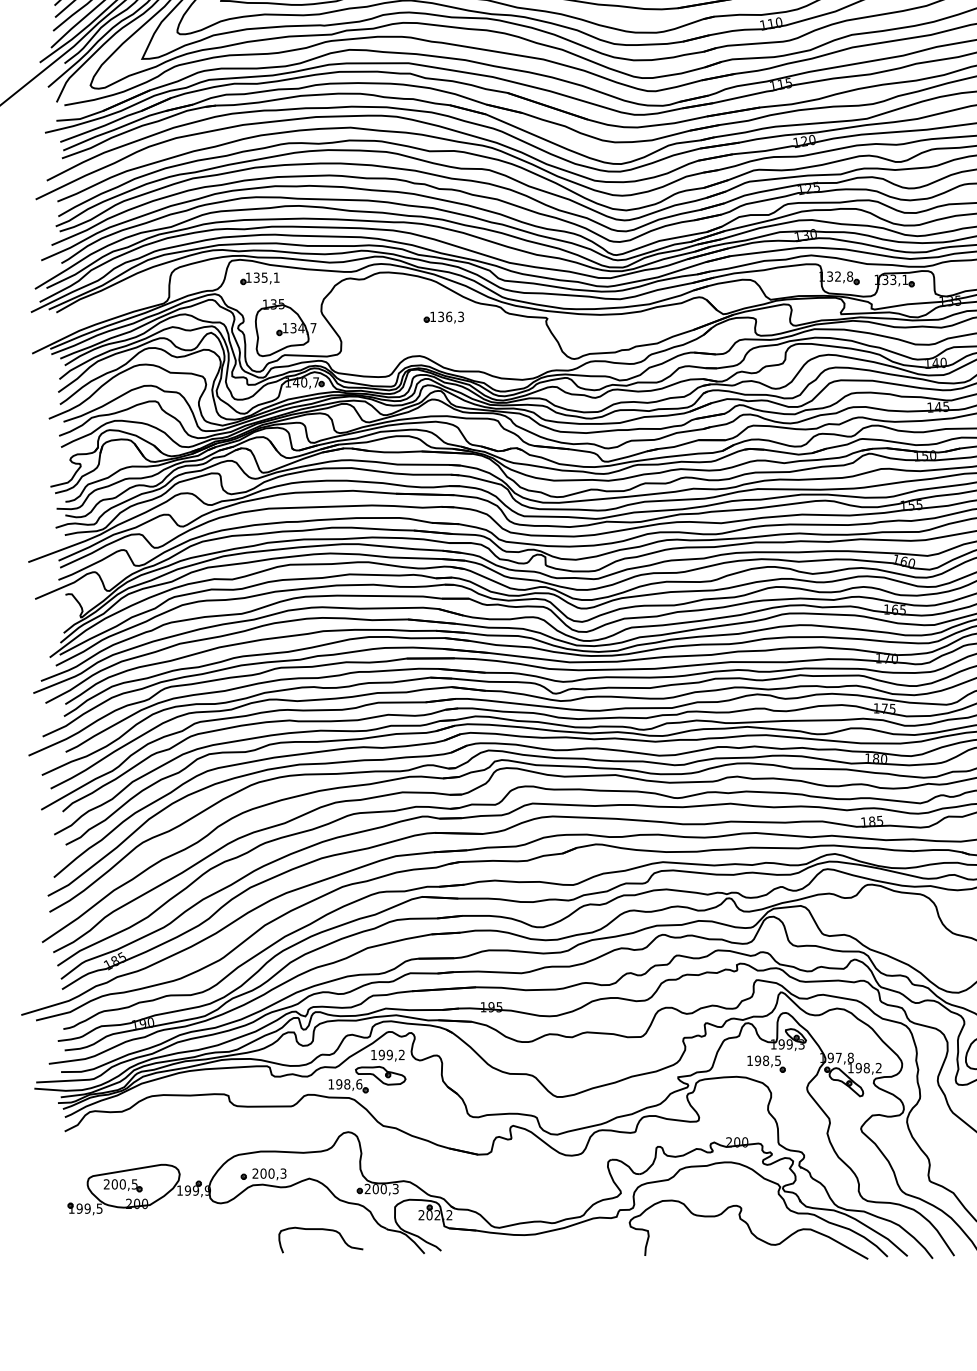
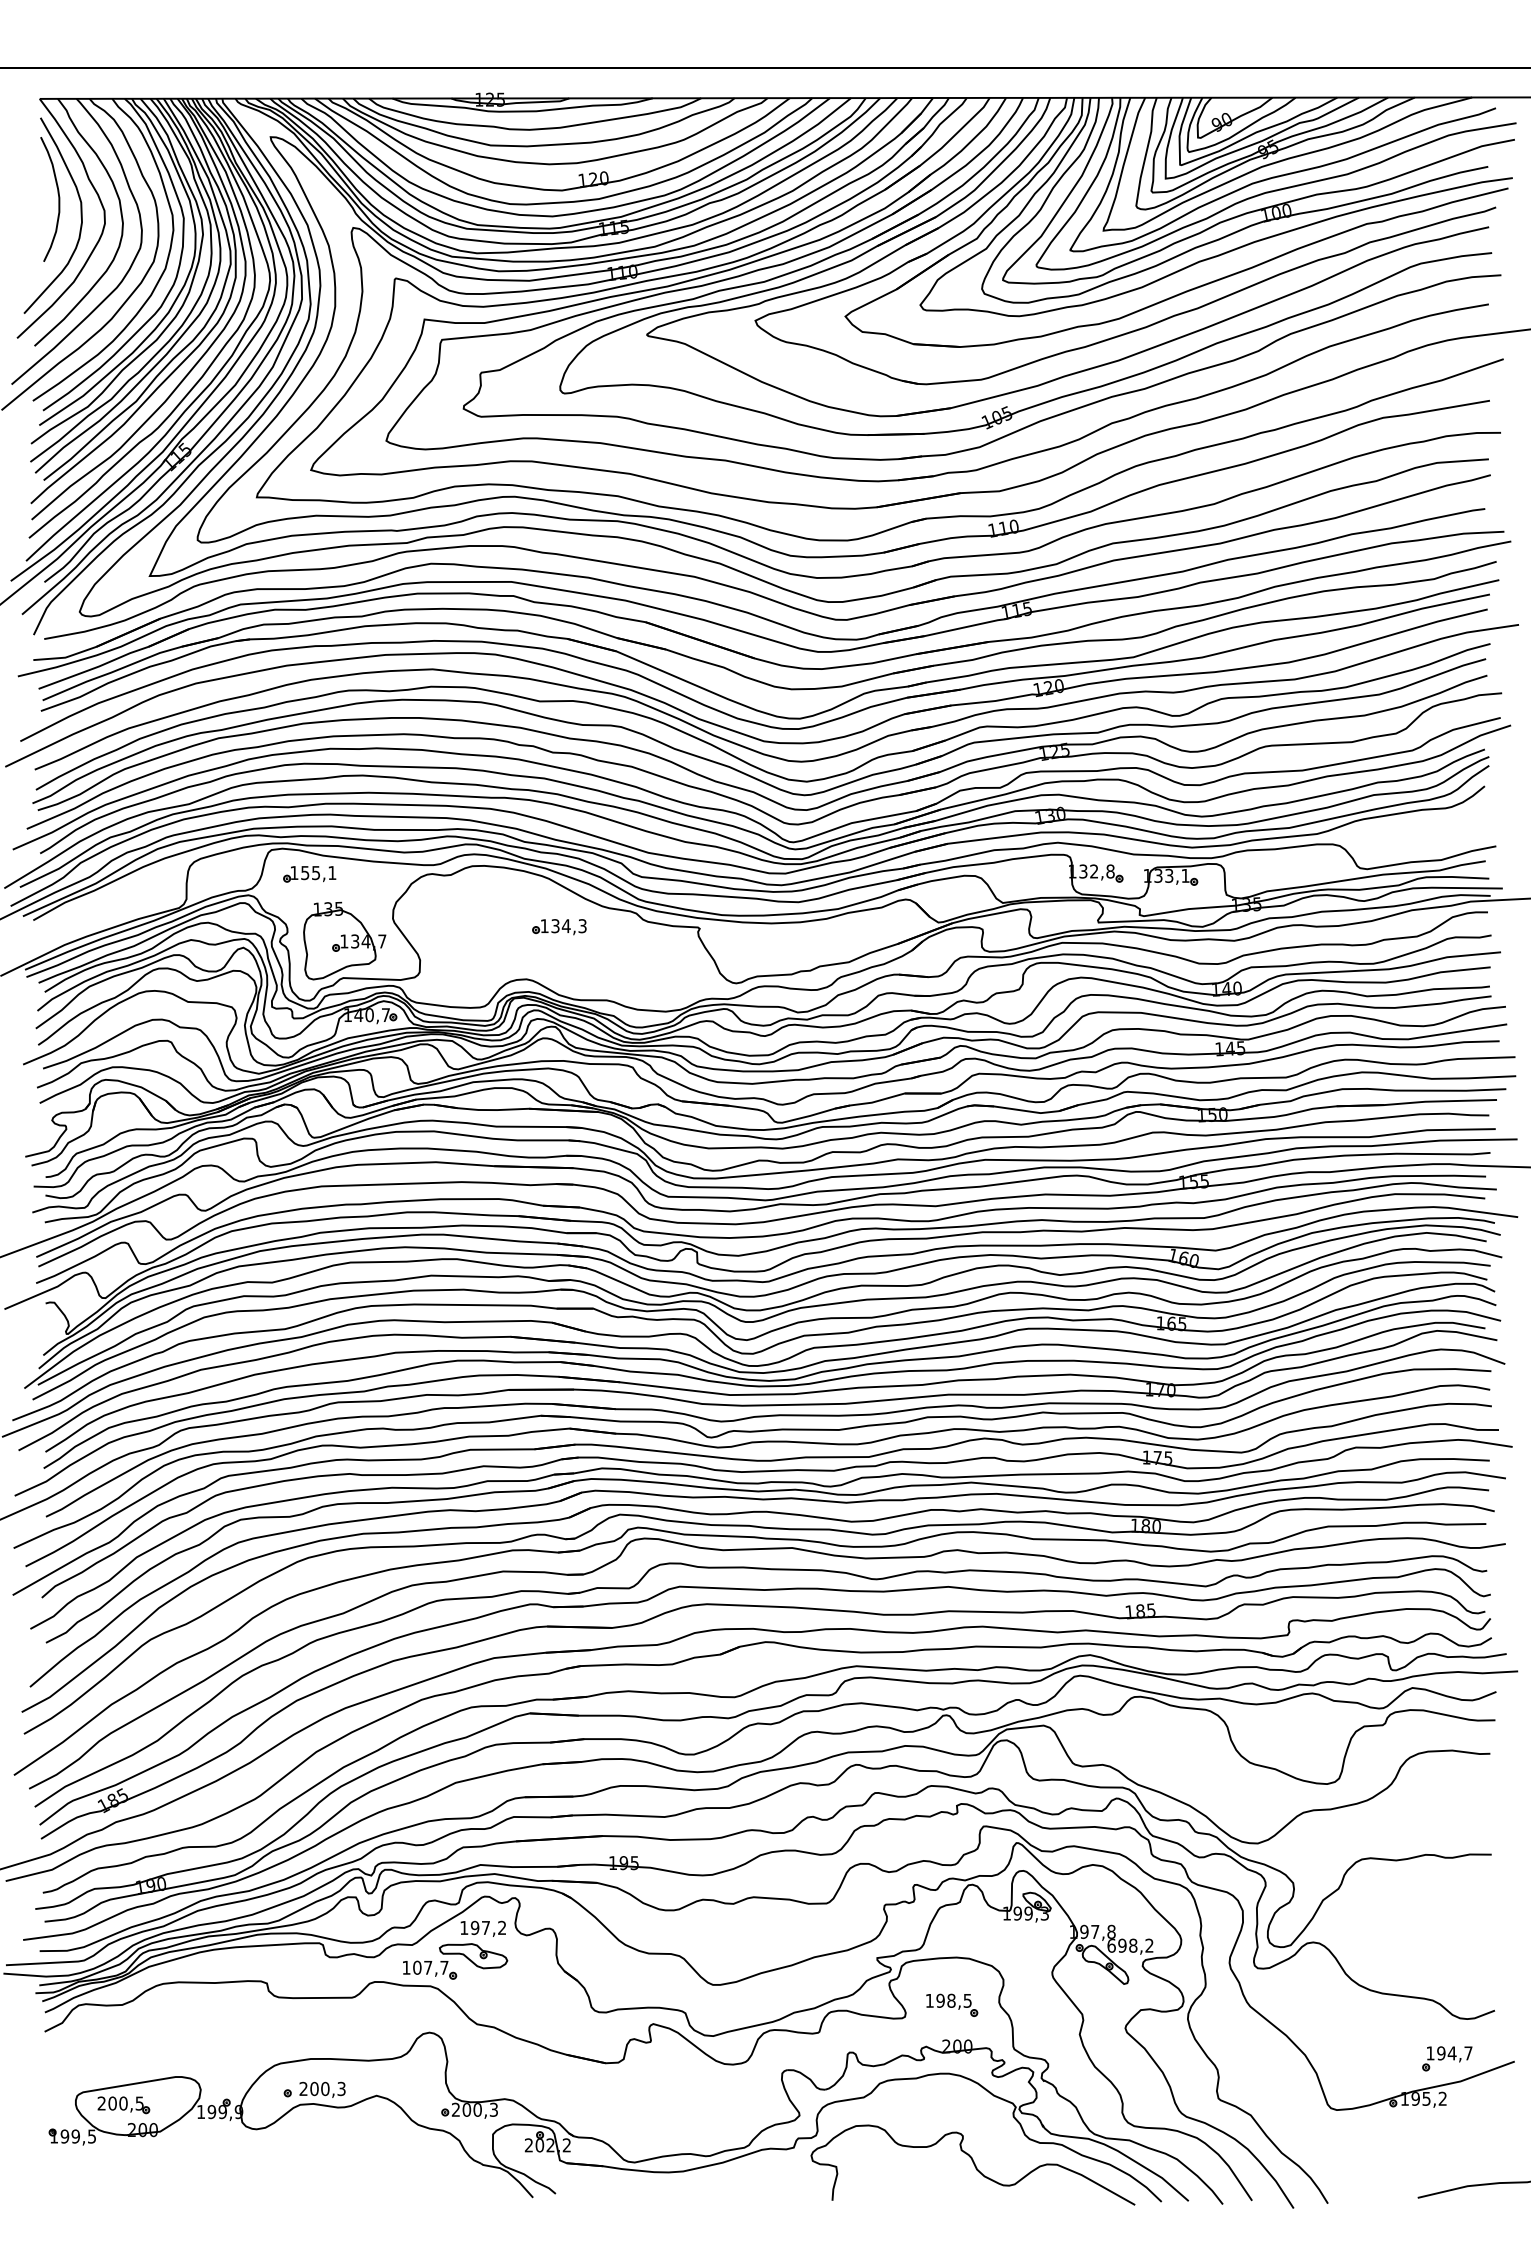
text: (256, 277) -> (305, 872), 135,1 -> 155,1
text: (448, 317) -> (565, 926), 136,3 -> 134,3
text: (389, 1054) -> (485, 1927), 199,2 -> 197,2
part: (766, 1063) -> (952, 2004), moved
text: (850, 1067) -> (1111, 1945), 198,2 -> 698,2
text: (349, 1084) -> (430, 1967), 198,6 -> 107,7
curve: (321, 1230) -> (392, 2165), removed

